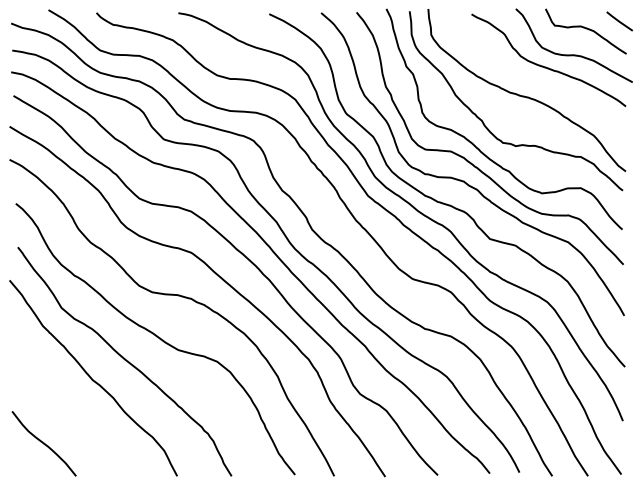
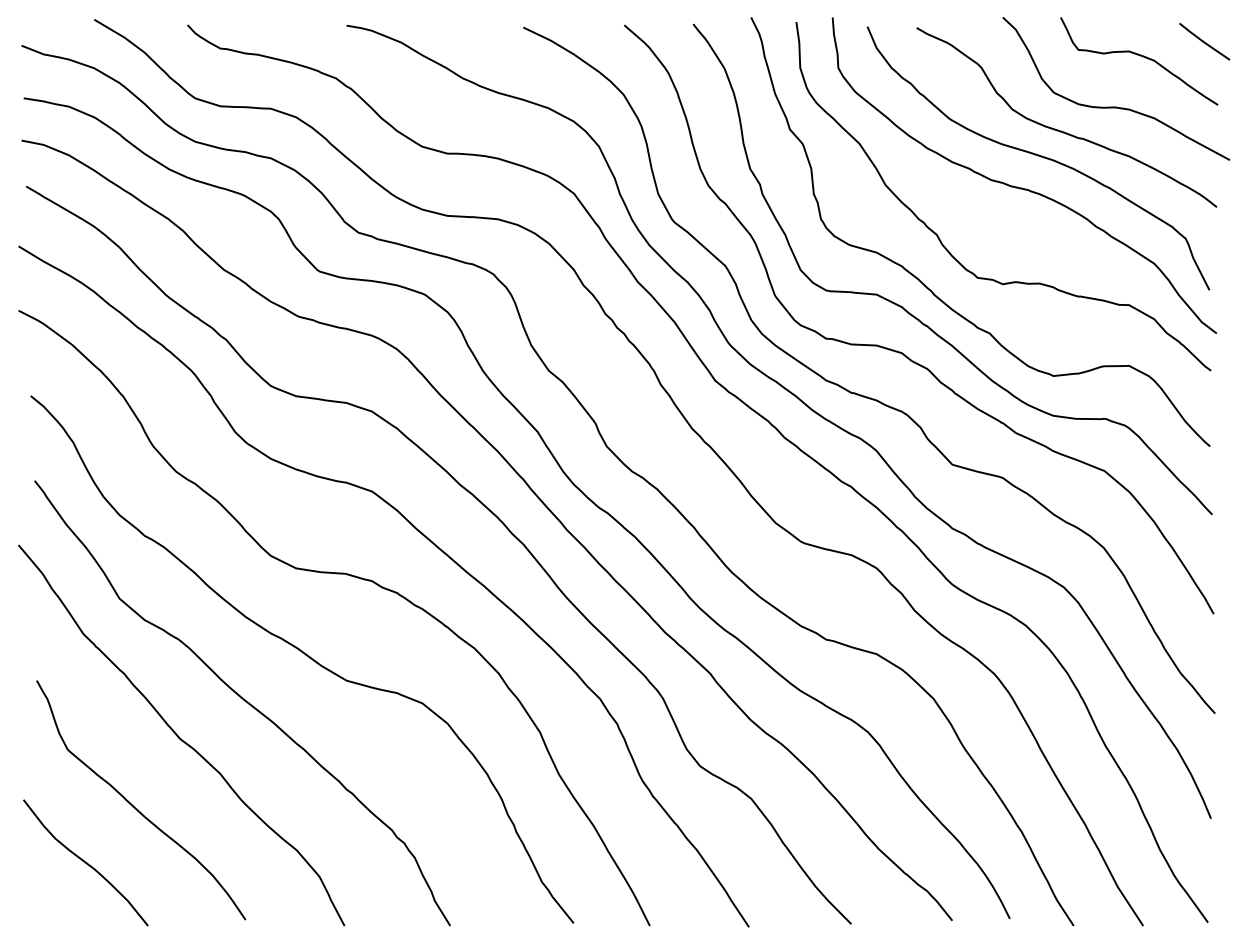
curve: (533, 80) -> (1037, 156), added
curve: (69, 414) -> (135, 805), added

